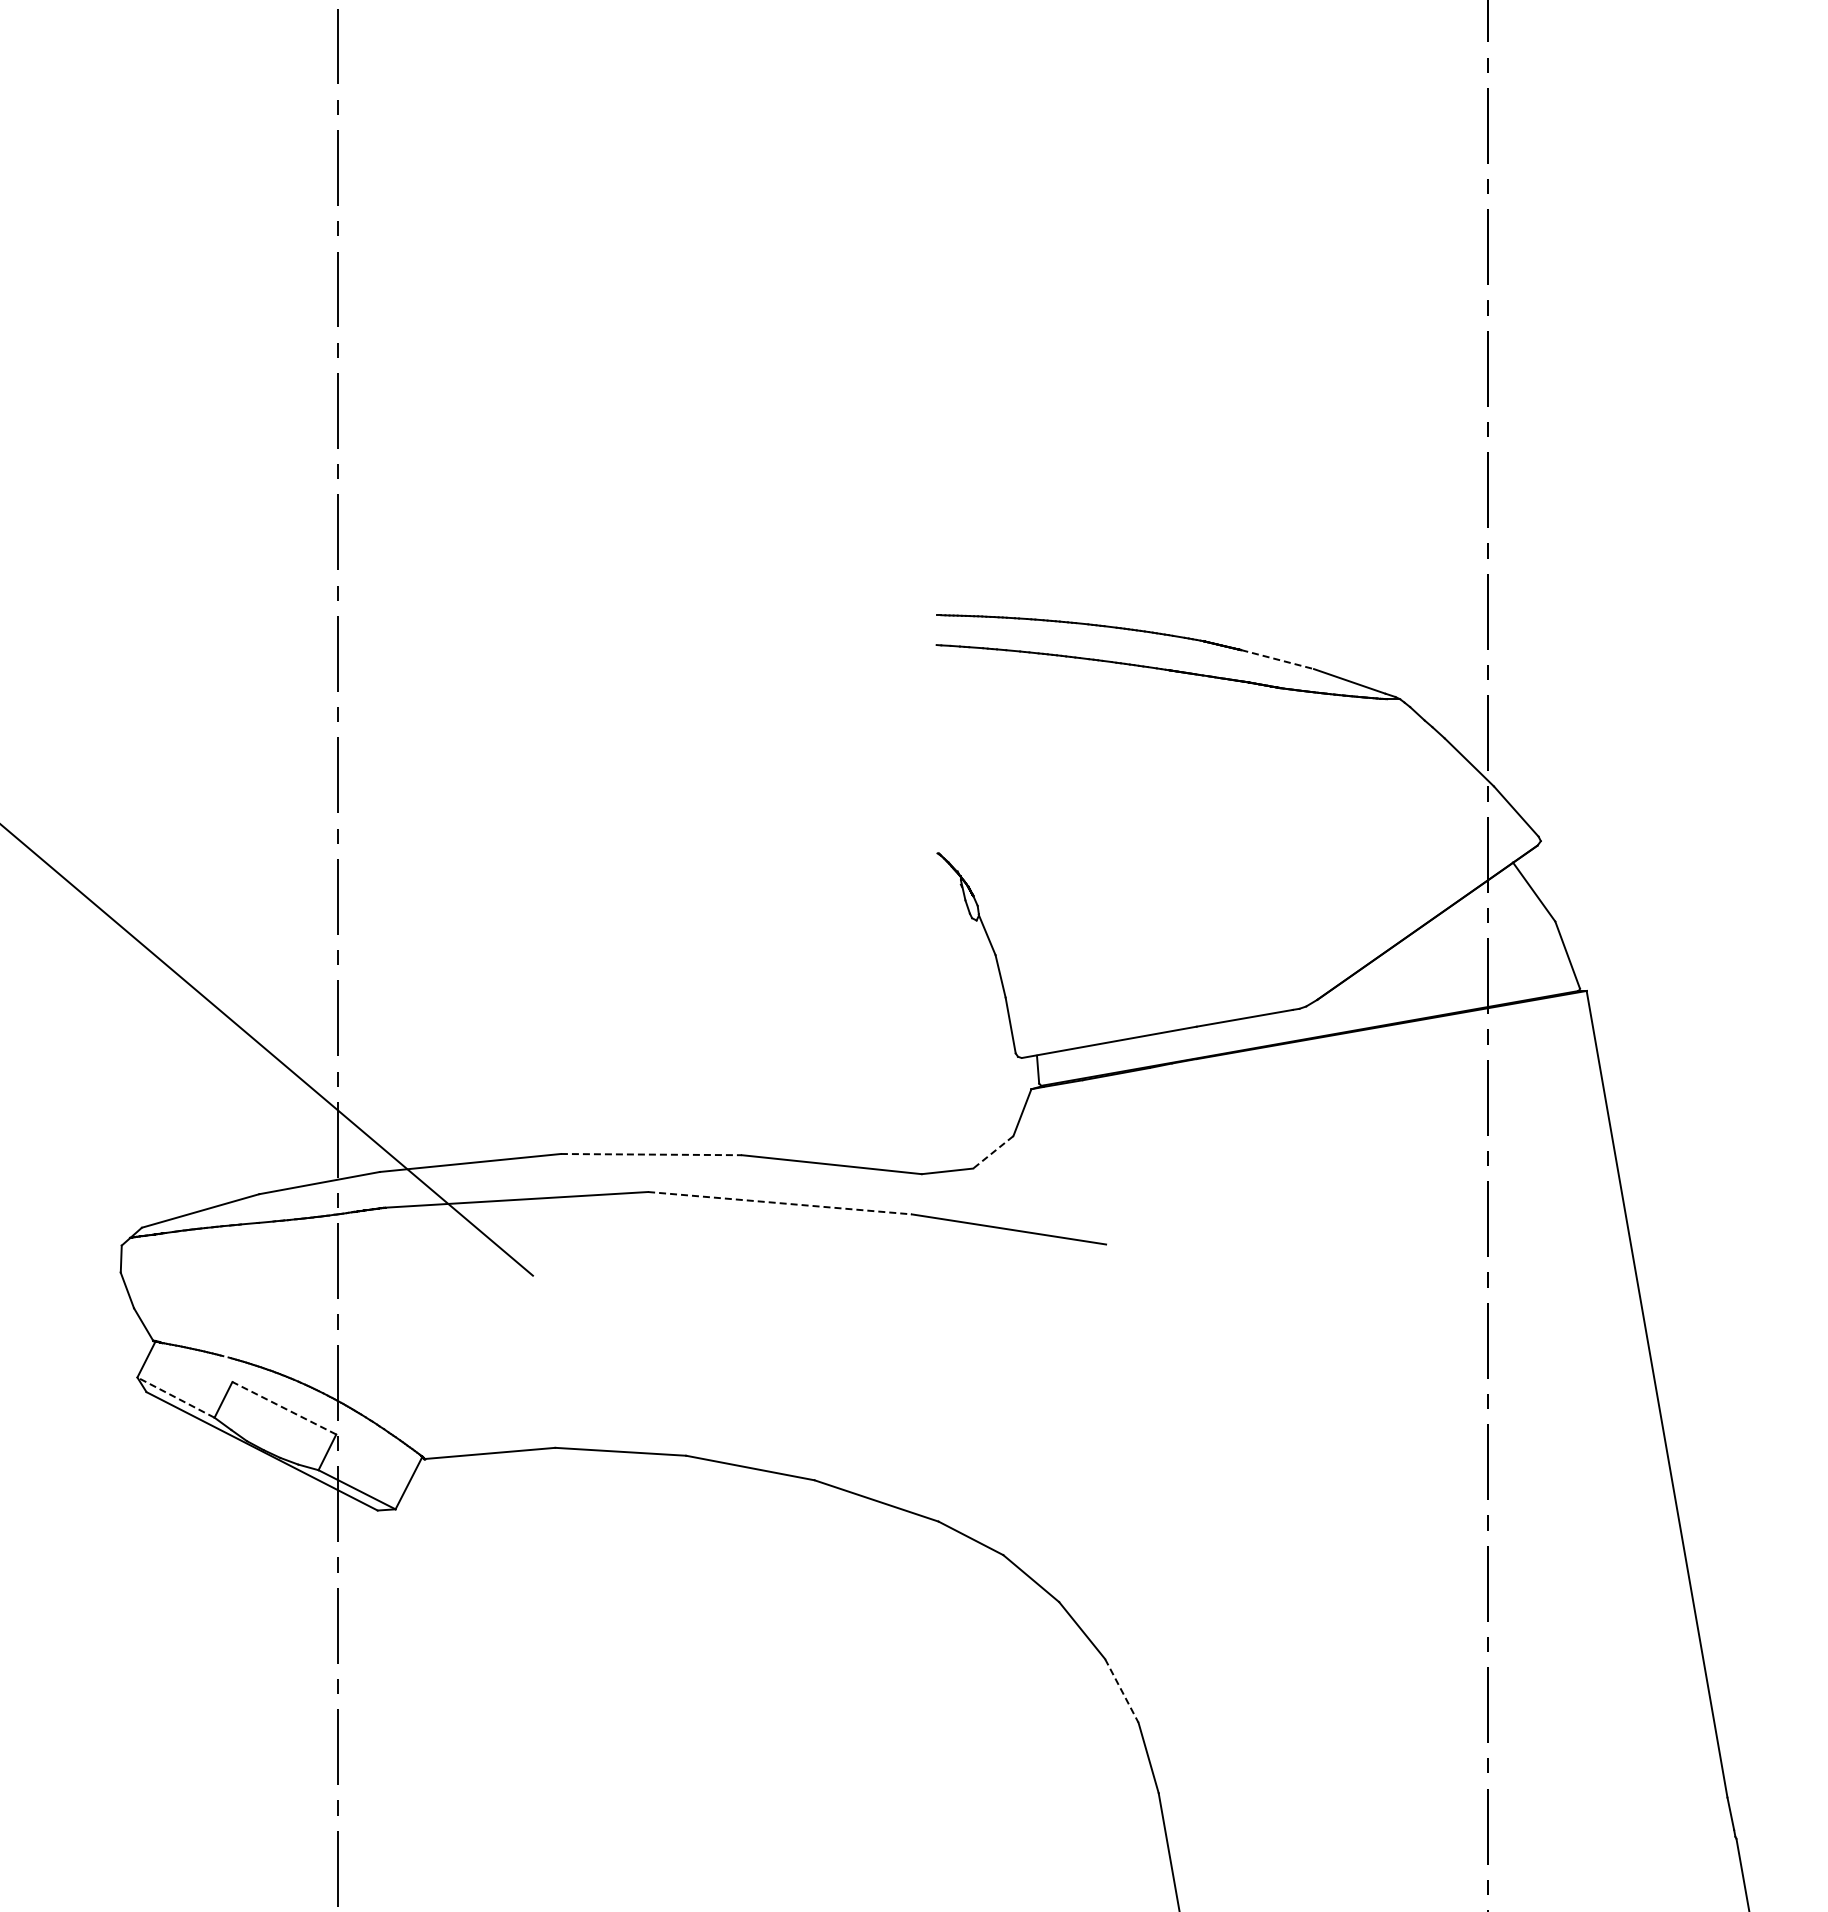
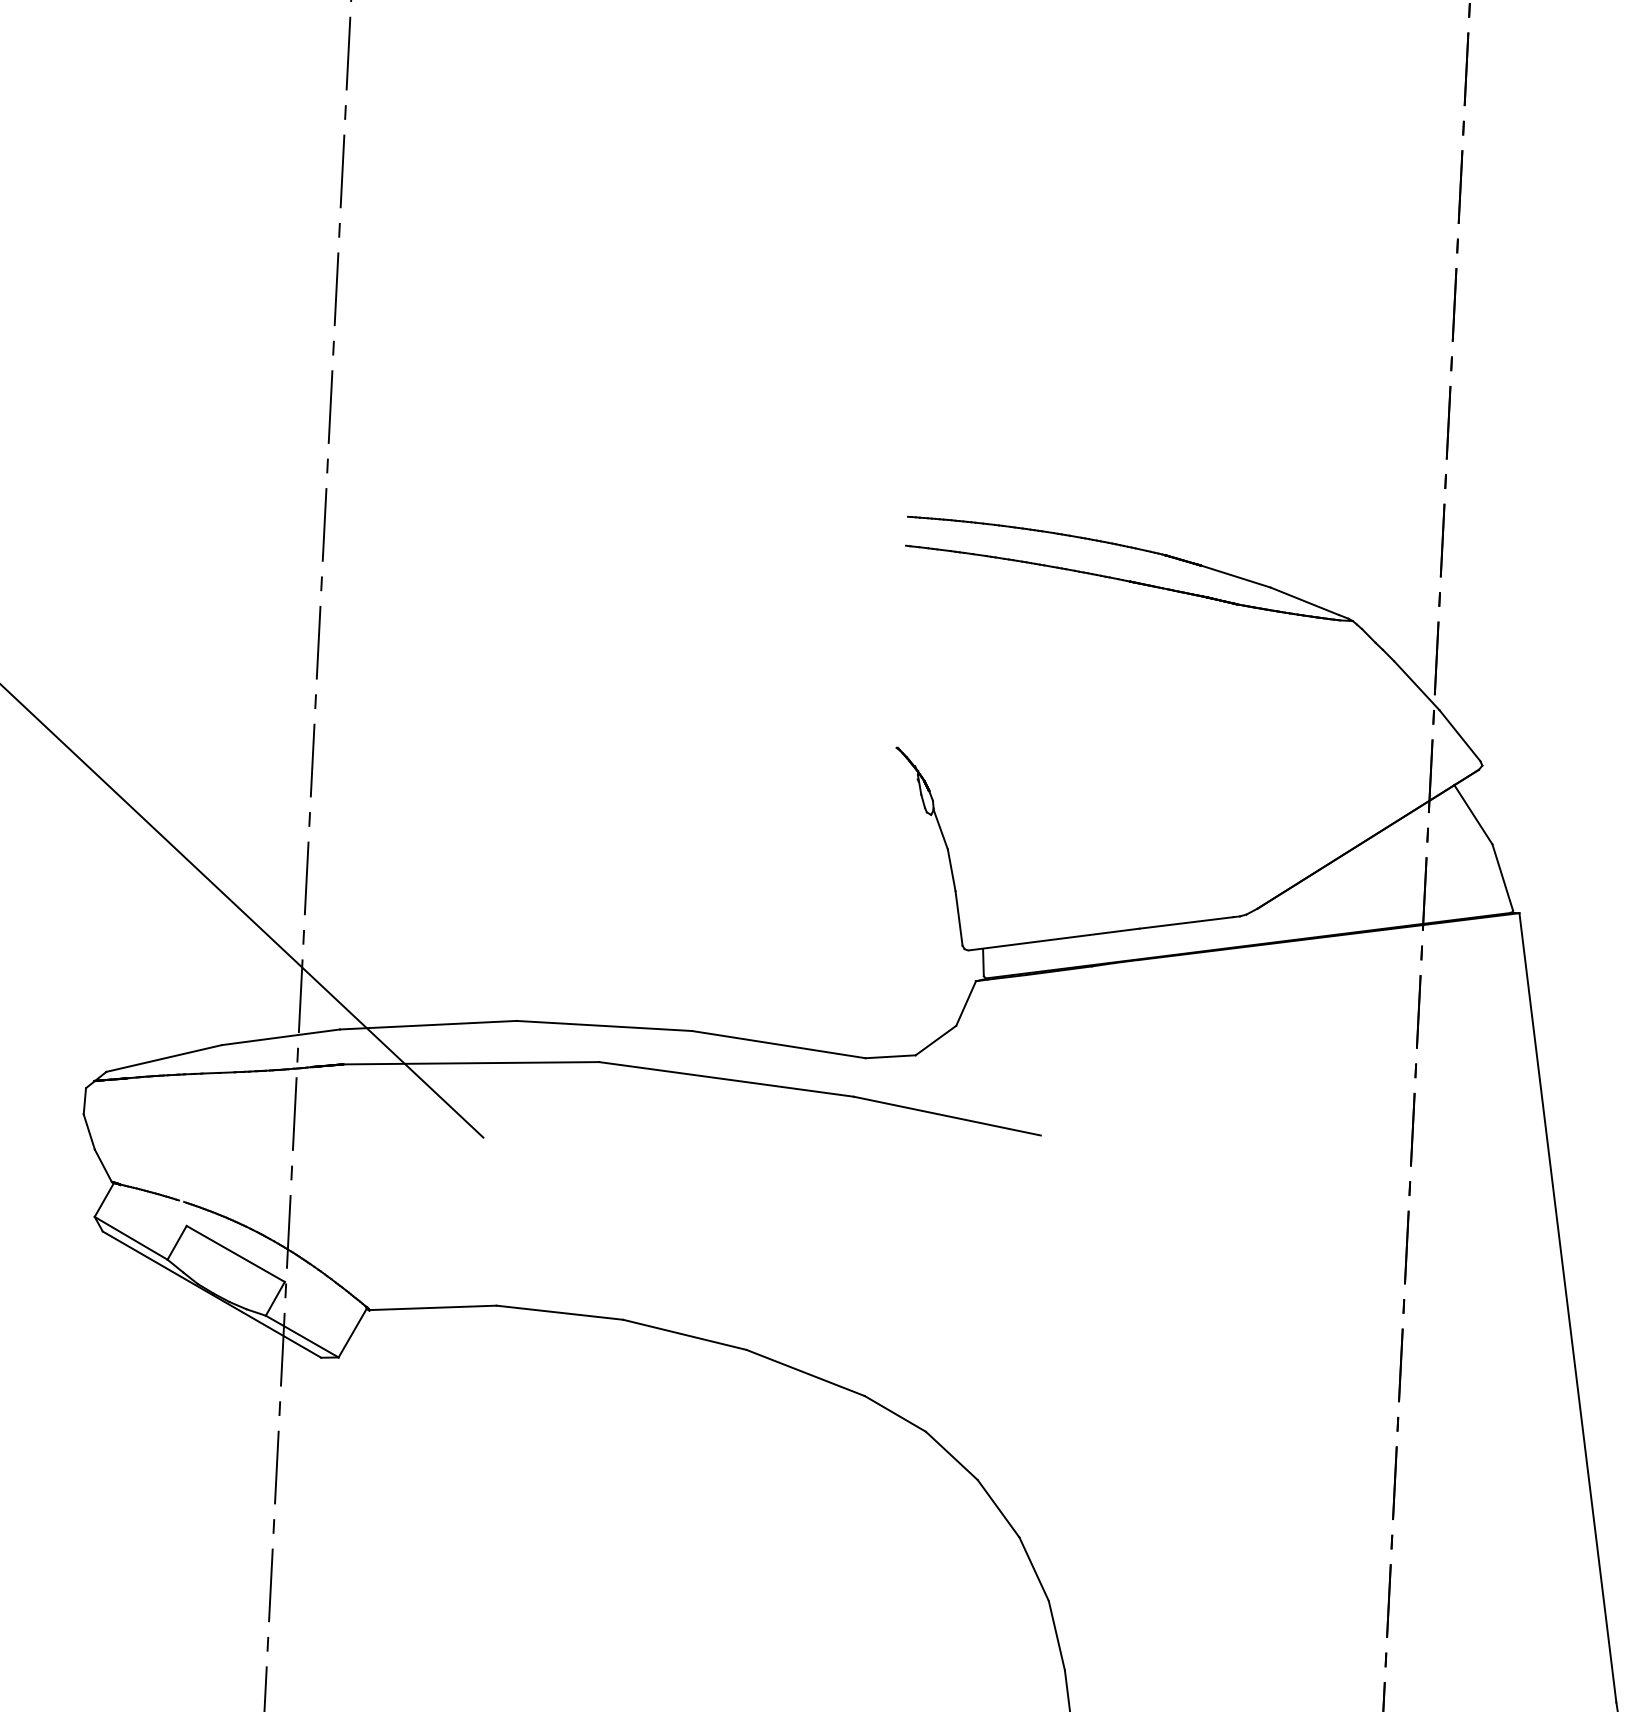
line: (1277, 659) -> (1235, 576), dashed -> solid
line: (993, 1152) -> (936, 1040), dashed -> solid
line: (651, 1154) -> (604, 1025), dashed -> solid
line: (780, 1203) -> (727, 1079), dashed -> solid
line: (175, 1397) -> (130, 1238), dashed -> solid
line: (283, 1408) -> (234, 1254), dashed -> solid
line: (1121, 1690) -> (1033, 1568), dashed -> solid

